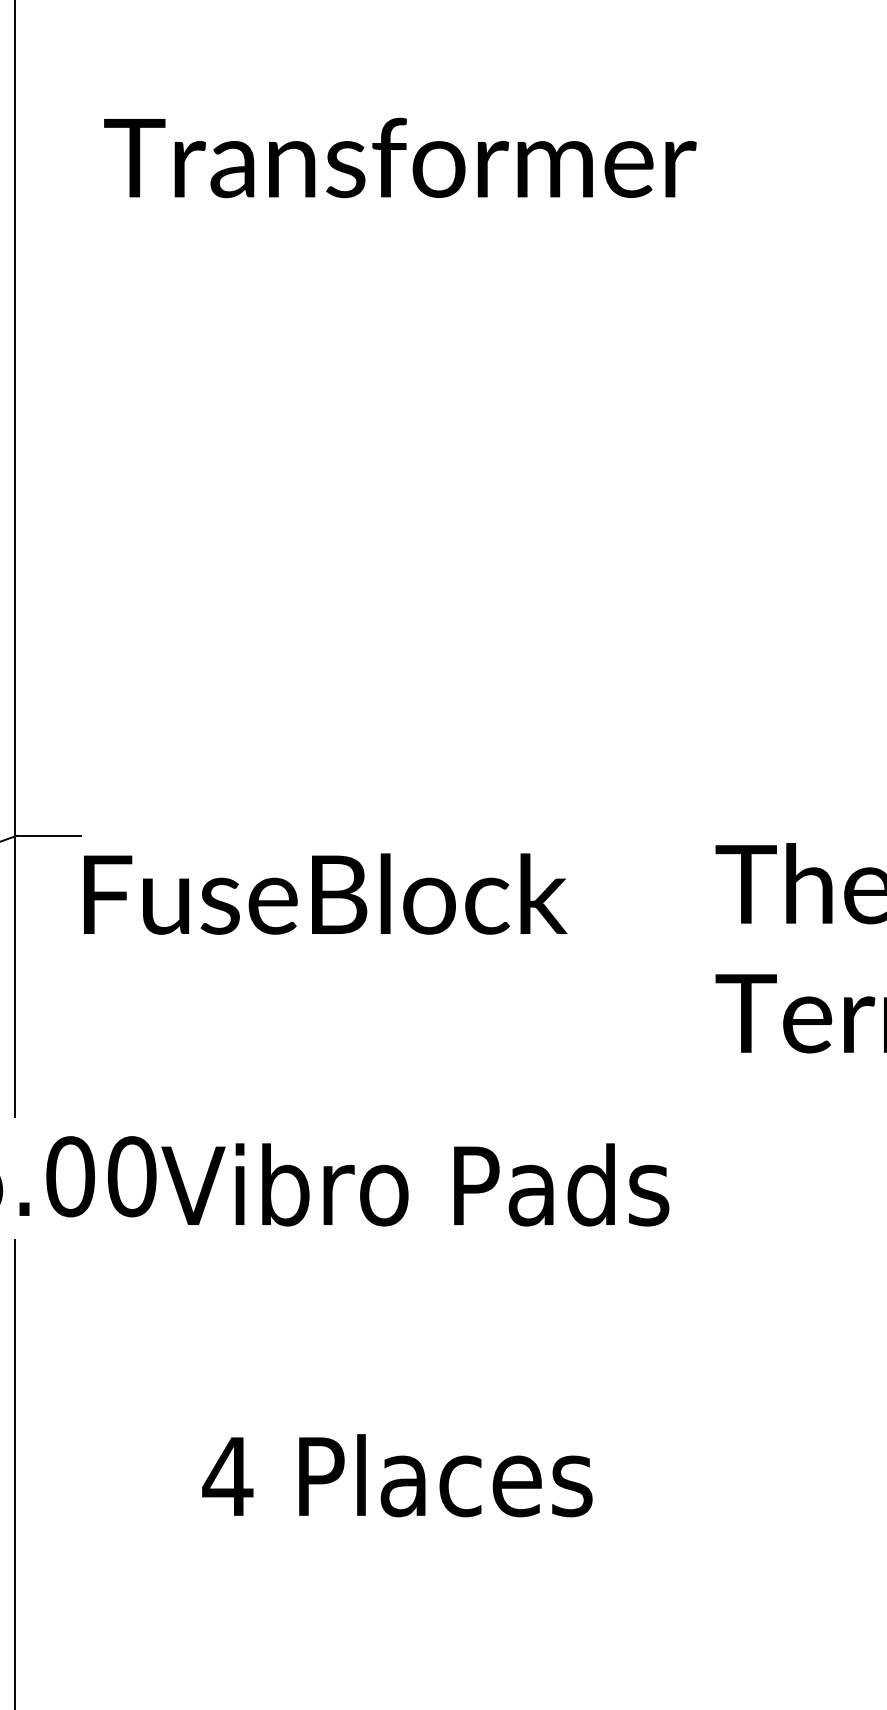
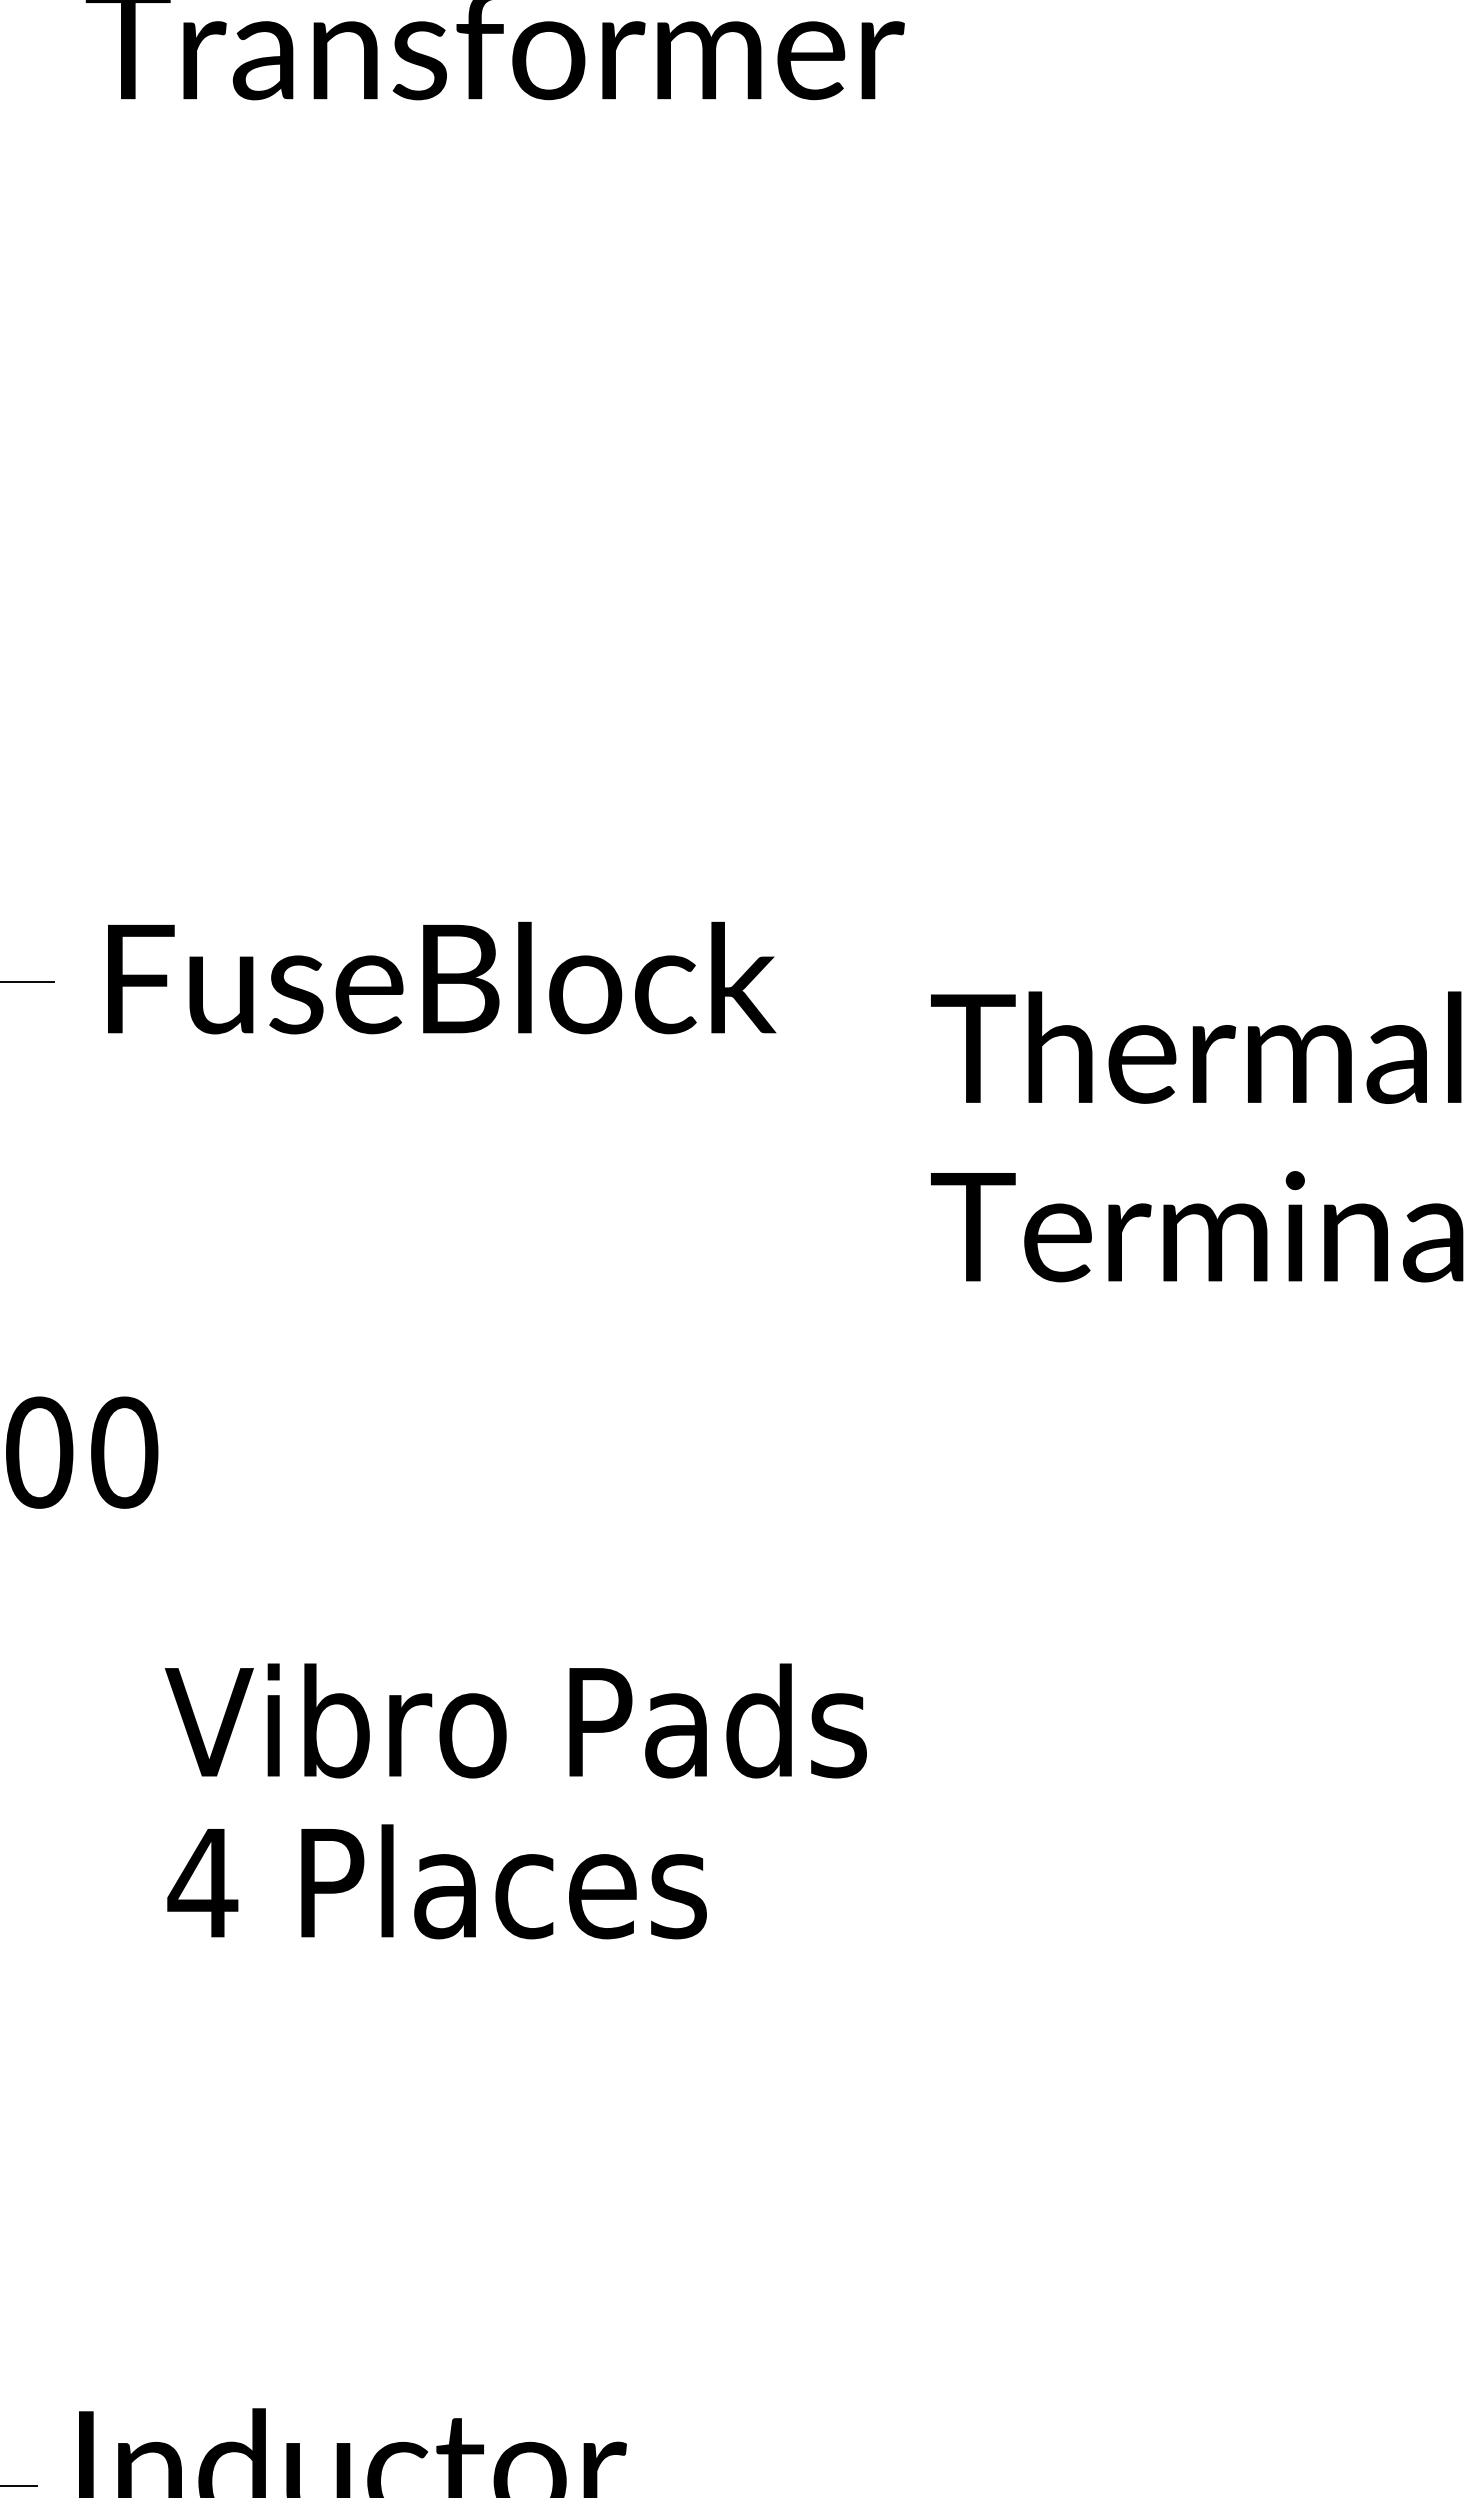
text: (326, 893) -> (442, 977), moved
text: (415, 1184) -> (515, 1720), moved
text: (396, 1475) -> (436, 1881), moved

